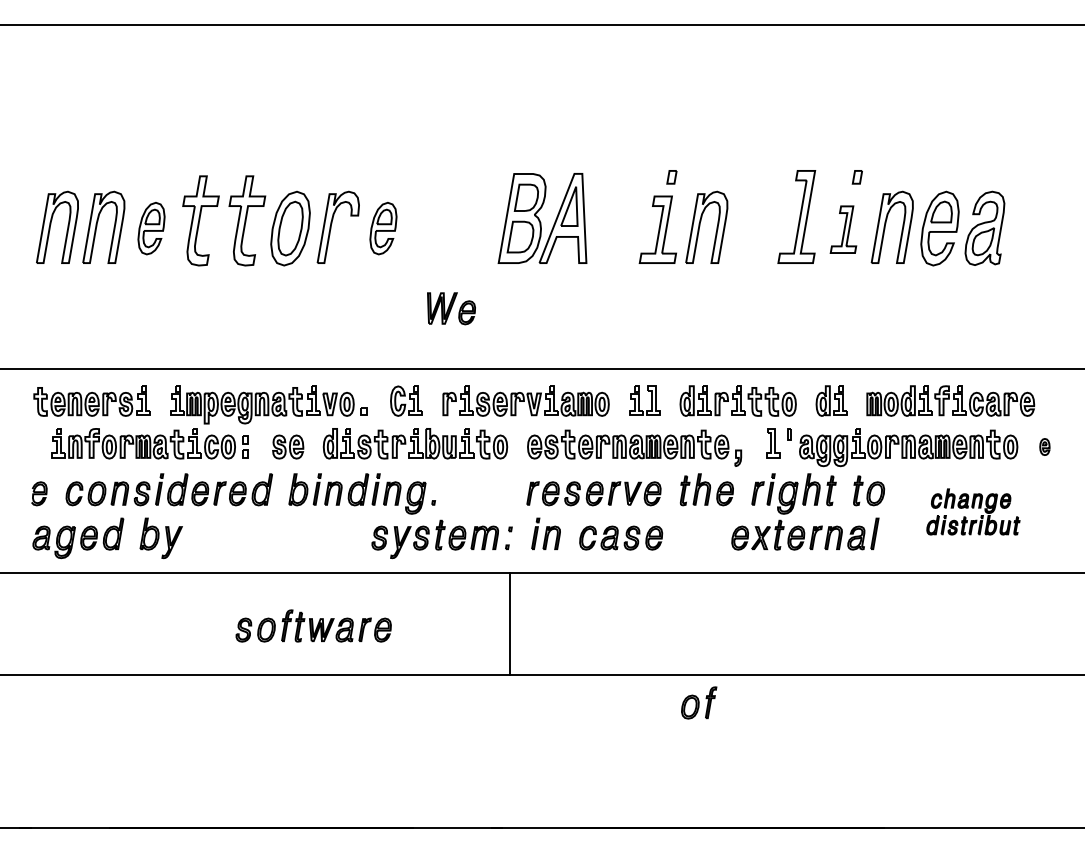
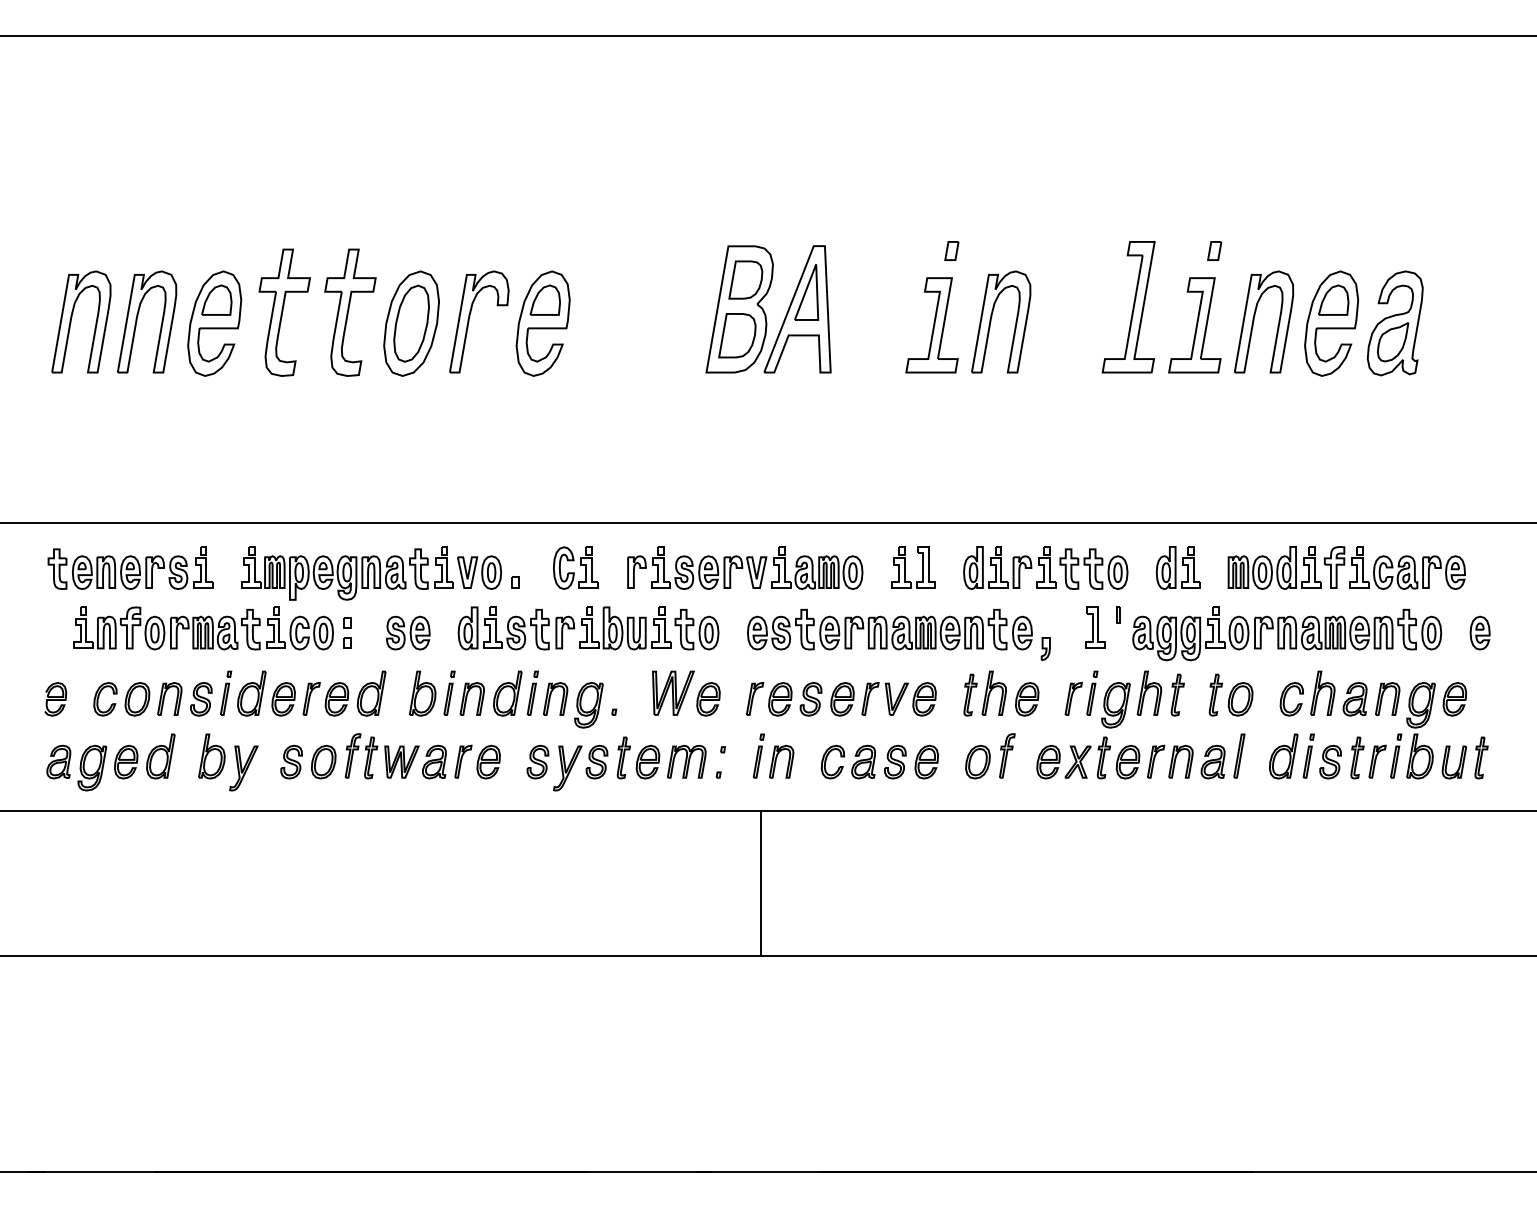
part: (151, 228) -> (214, 323), size x1.43
part: (383, 228) -> (543, 323), size x1.43
part: (843, 229) -> (1194, 324), size x1.43
part: (451, 308) -> (686, 693), moved
part: (1044, 446) -> (1479, 632), size x1.43
part: (973, 511) -> (1379, 724), size x1.67
line: (510, 623) -> (761, 883), moved
part: (313, 625) -> (390, 755), moved
part: (699, 702) -> (990, 755), moved

